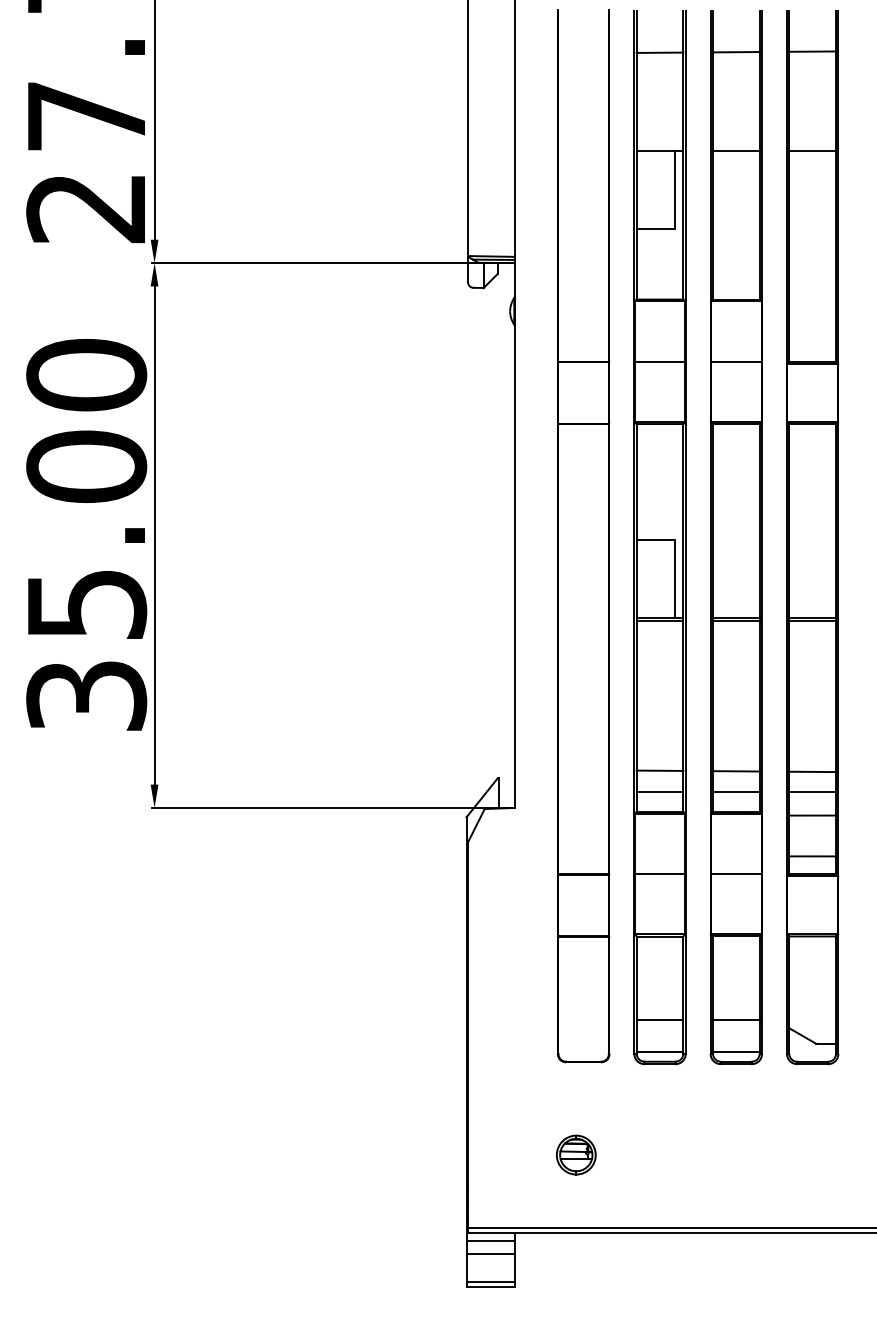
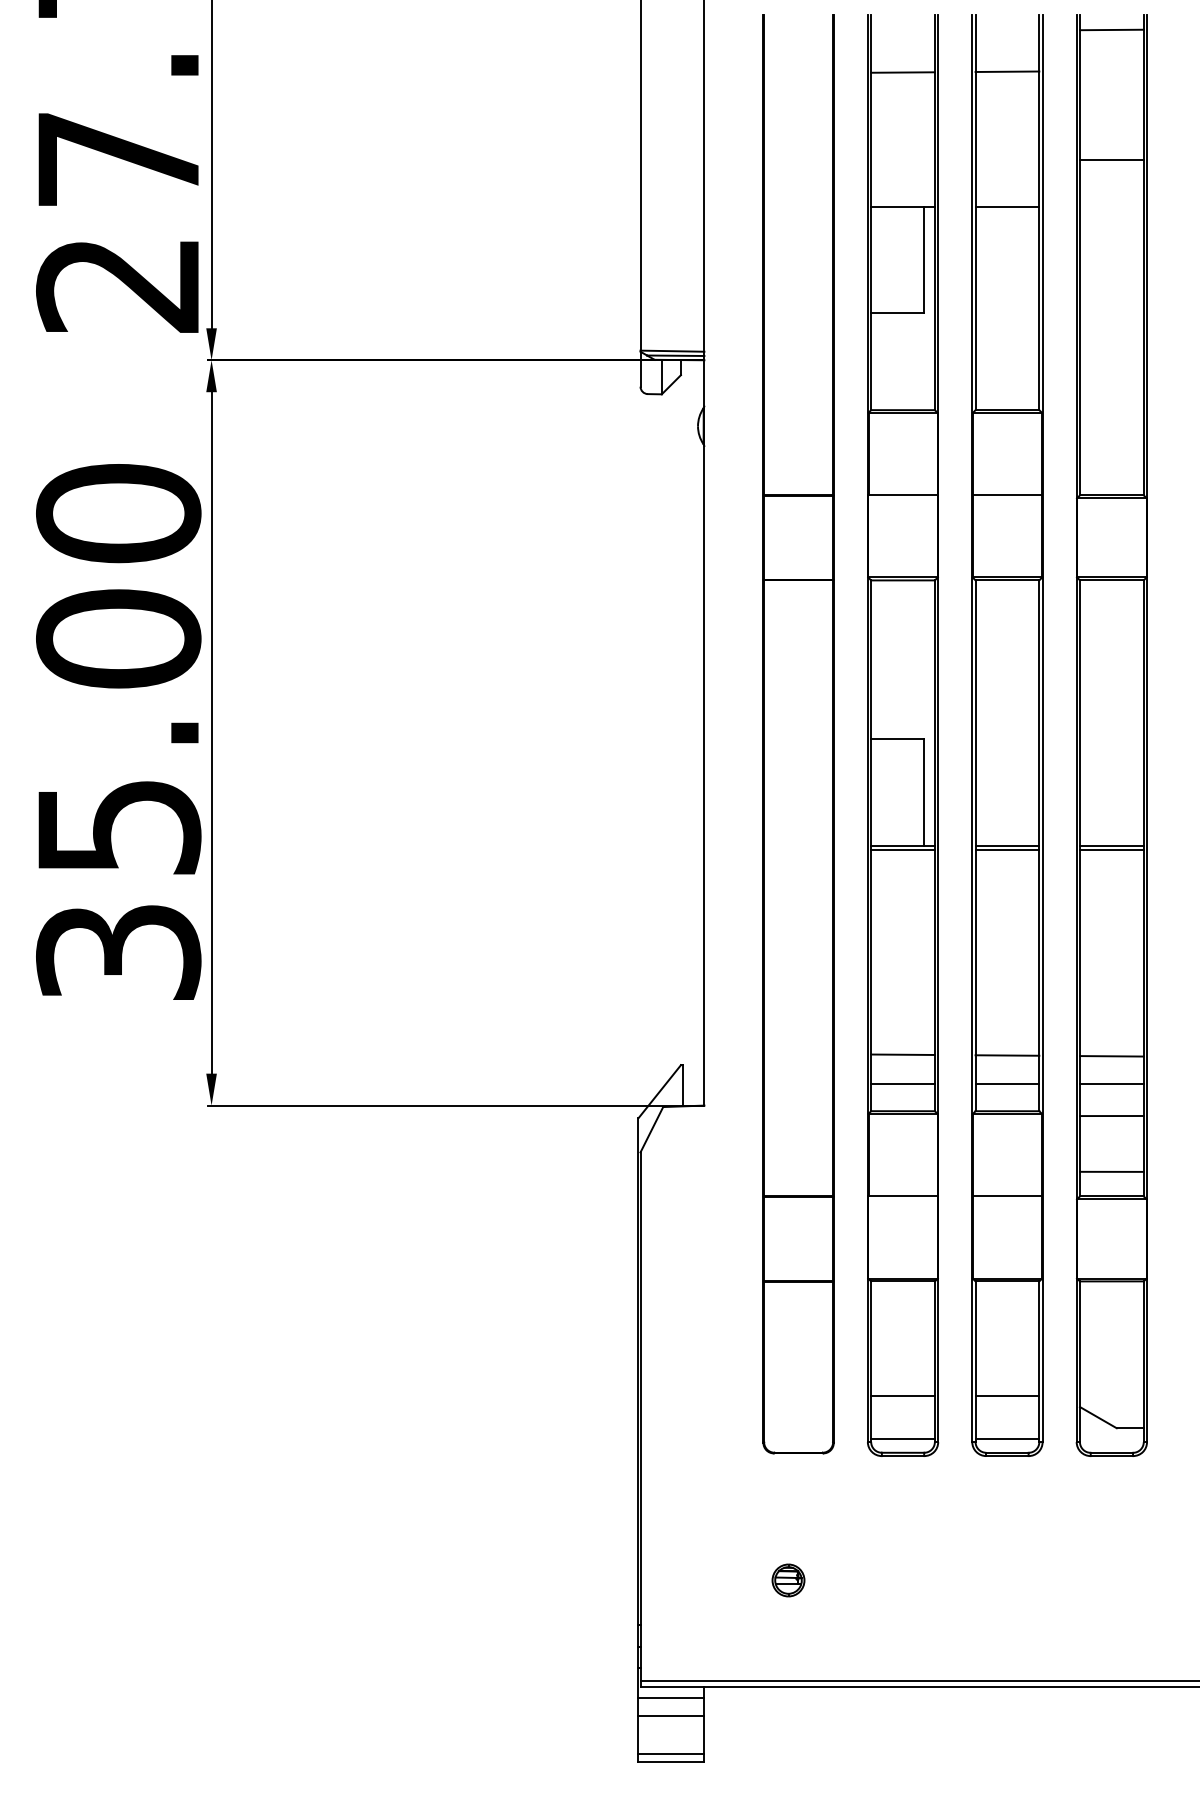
line: (812, 51) -> (1111, 29), moved
line: (812, 150) -> (1111, 159), moved
part: (576, 1155) -> (788, 1580), size x0.6

